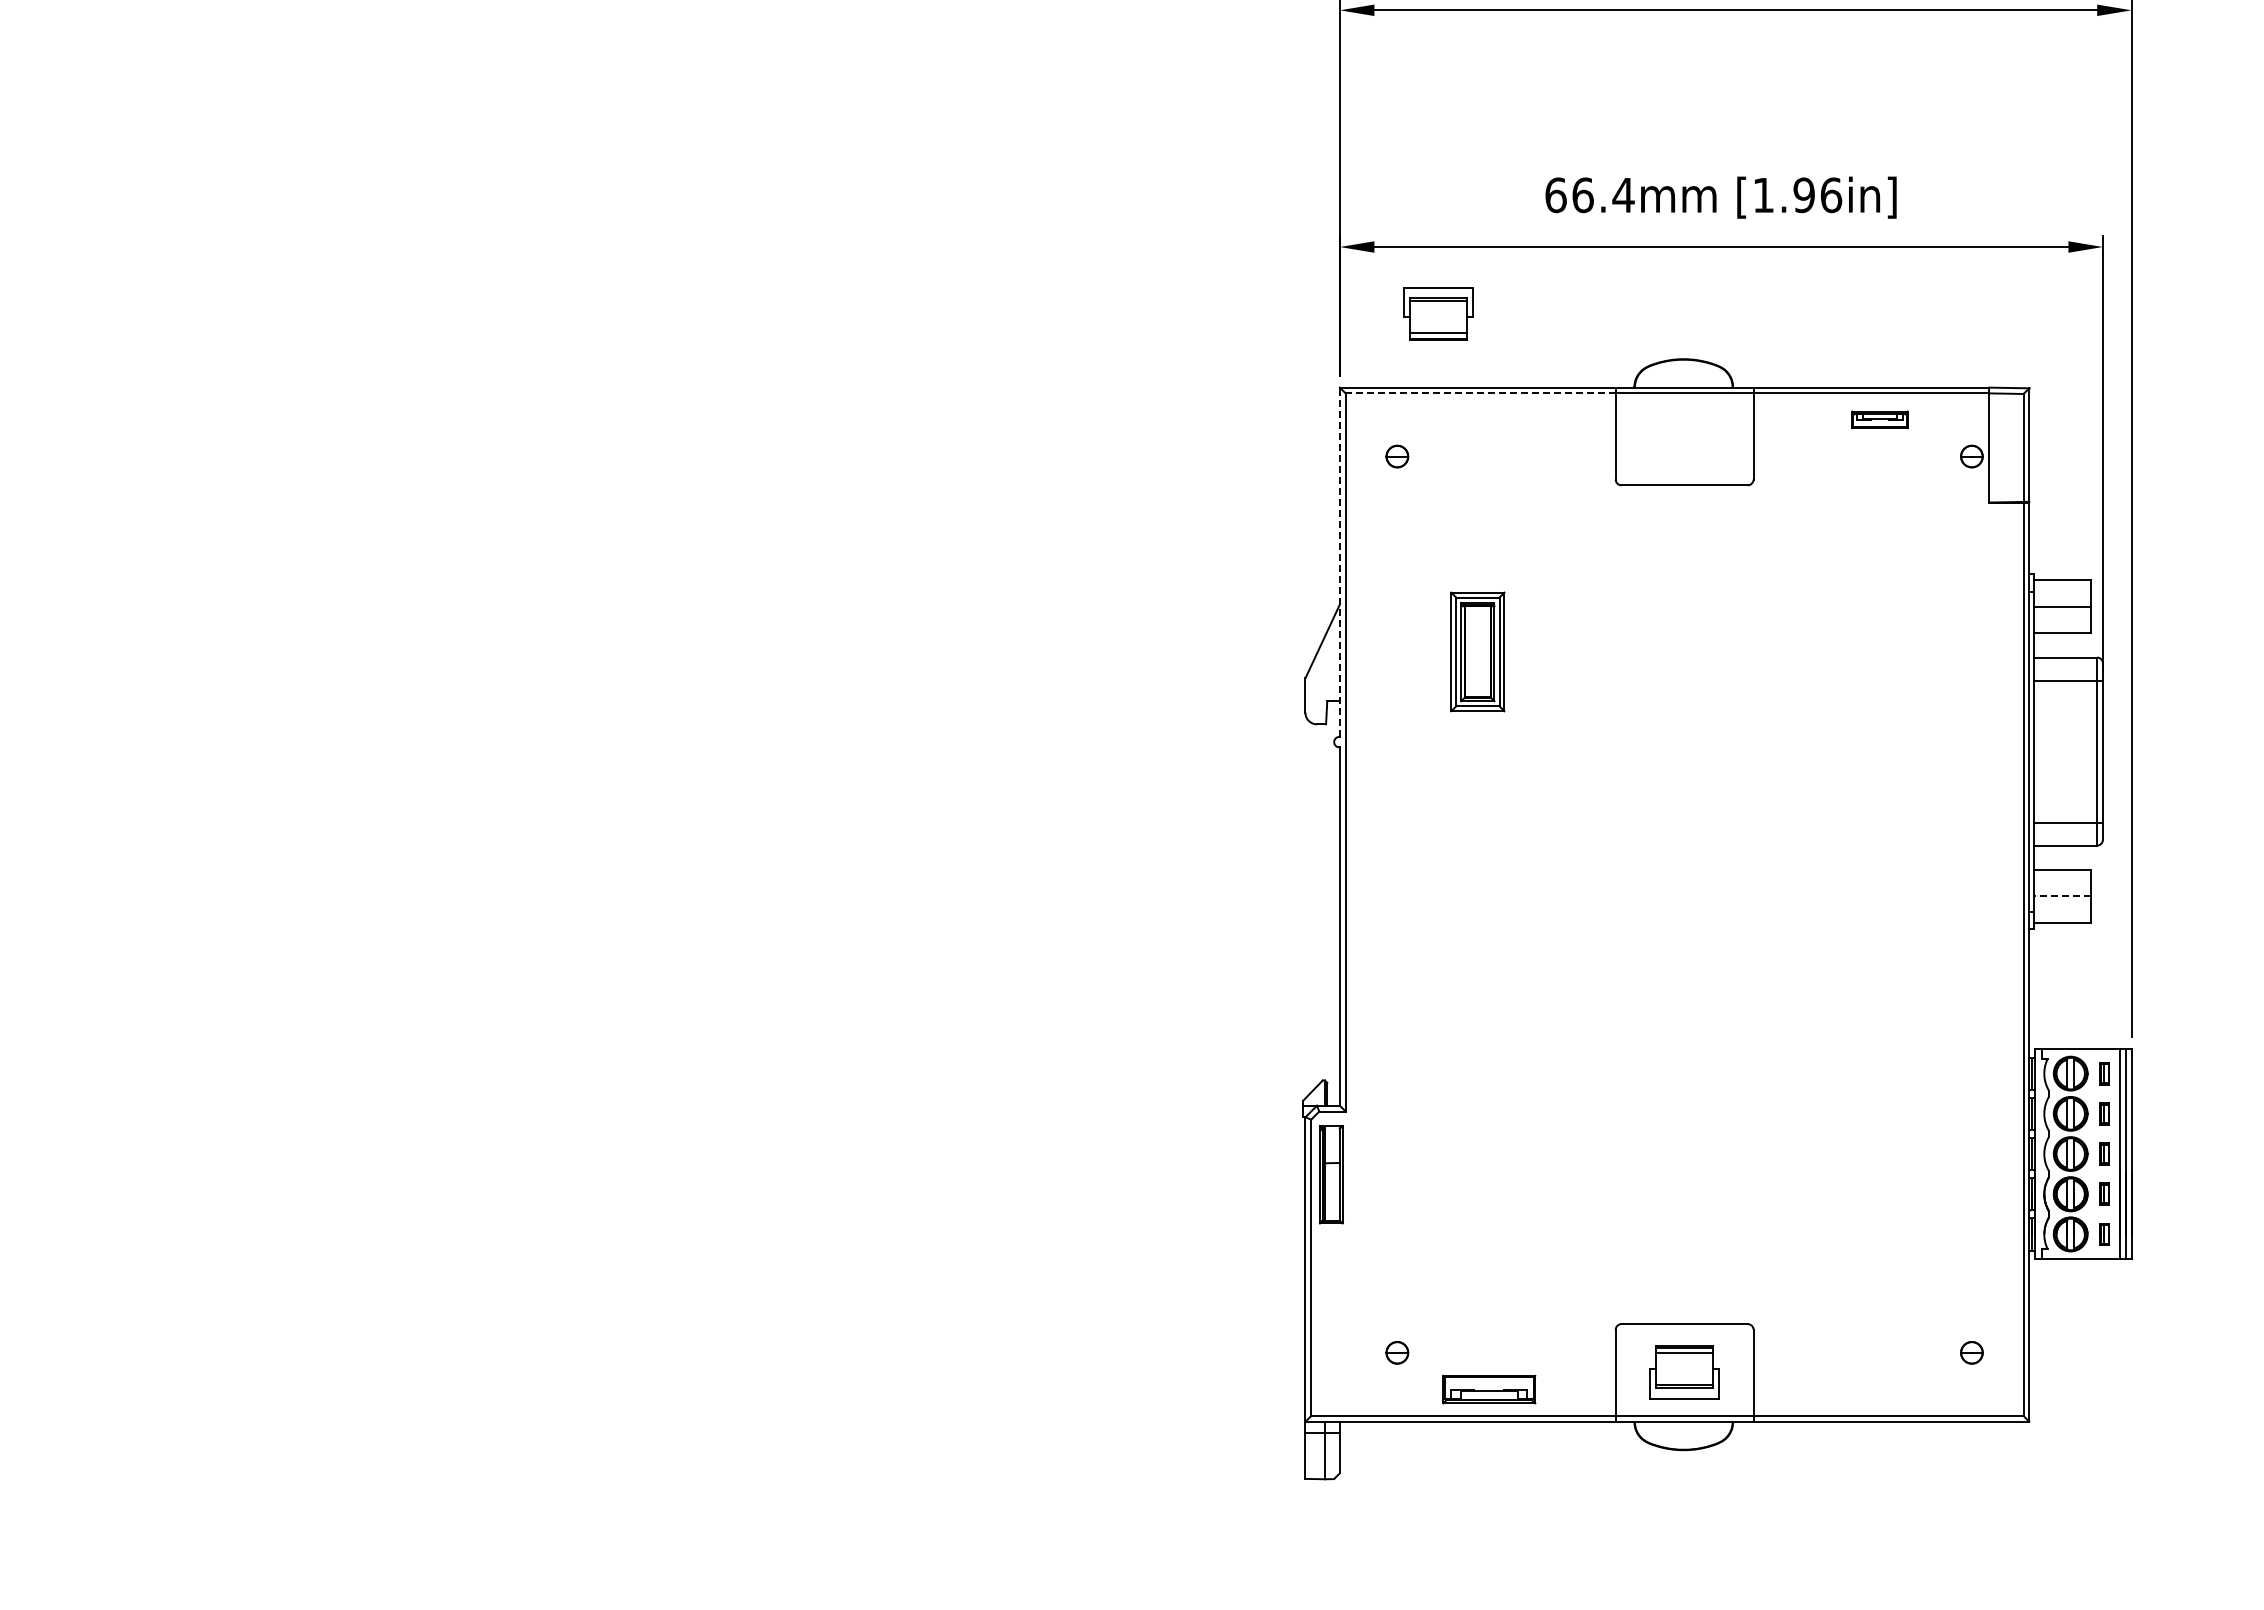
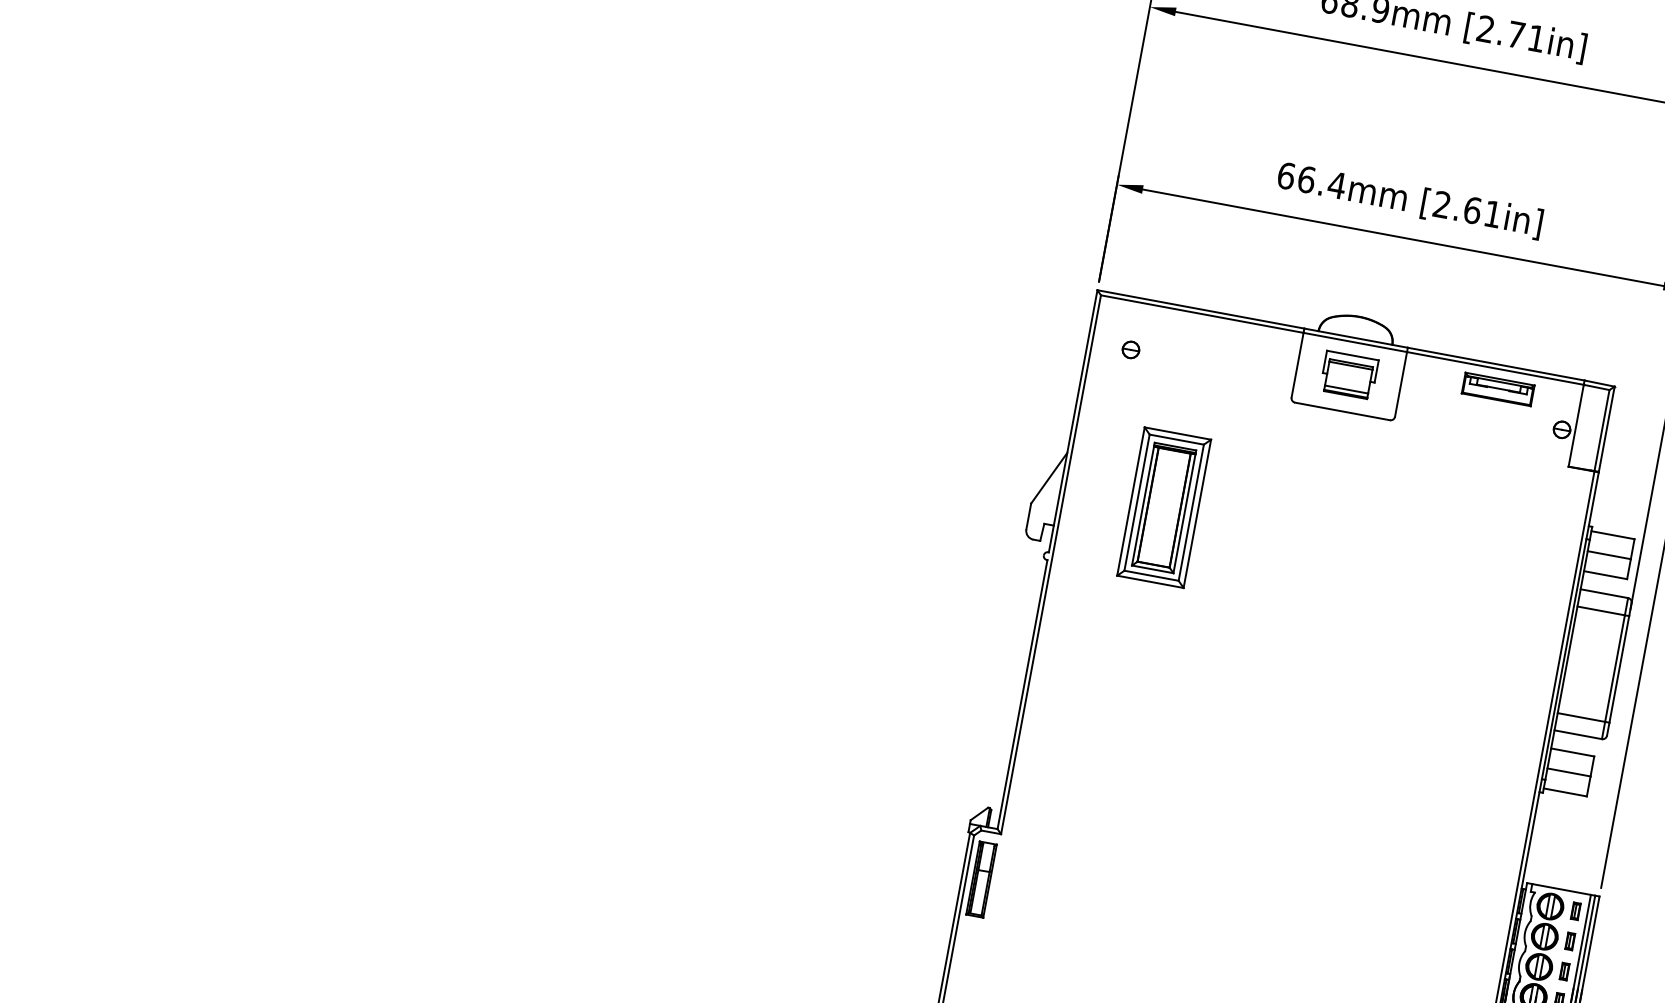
text: (1797, 195) -> (1467, 209), [1.96in] -> [2.61in]
part: (1438, 313) -> (1349, 374), moved
line: (1480, 393) -> (1202, 314), dashed -> solid
part: (1879, 419) -> (1497, 389), size x1.67
line: (1339, 562) -> (1072, 421), dashed -> solid
part: (1477, 651) -> (1163, 507), size x1.67
line: (2062, 896) -> (1568, 772), dashed -> solid

